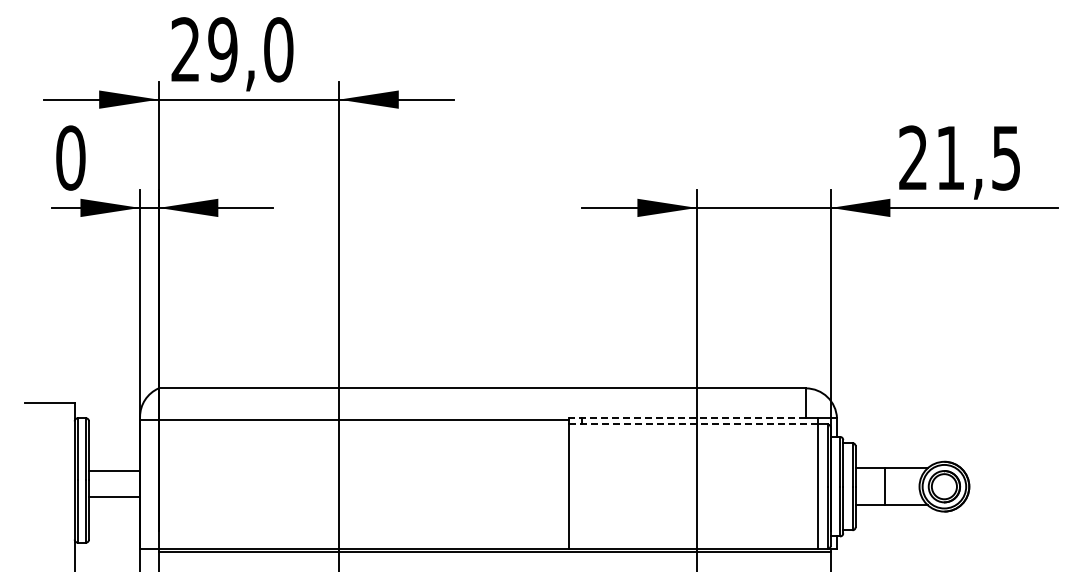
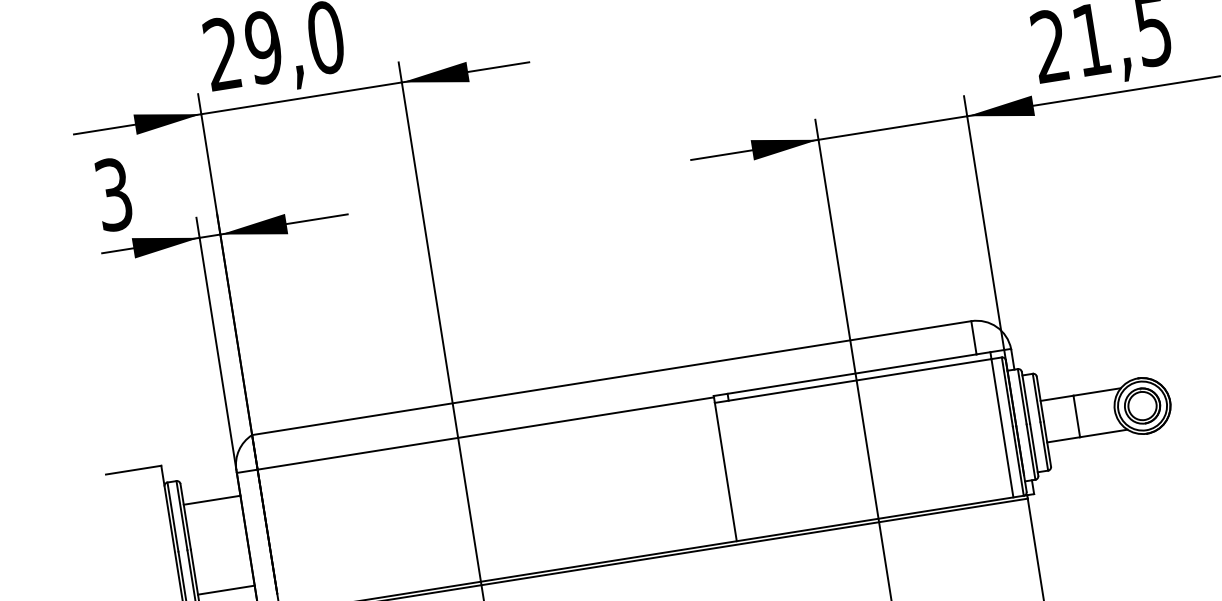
text: (70, 157) -> (113, 194), 0 -> 3
line: (687, 418) -> (845, 375), dashed -> solid
line: (693, 424) -> (852, 381), dashed -> solid
line: (114, 471) -> (212, 500), moved
line: (114, 496) -> (226, 589), moved

